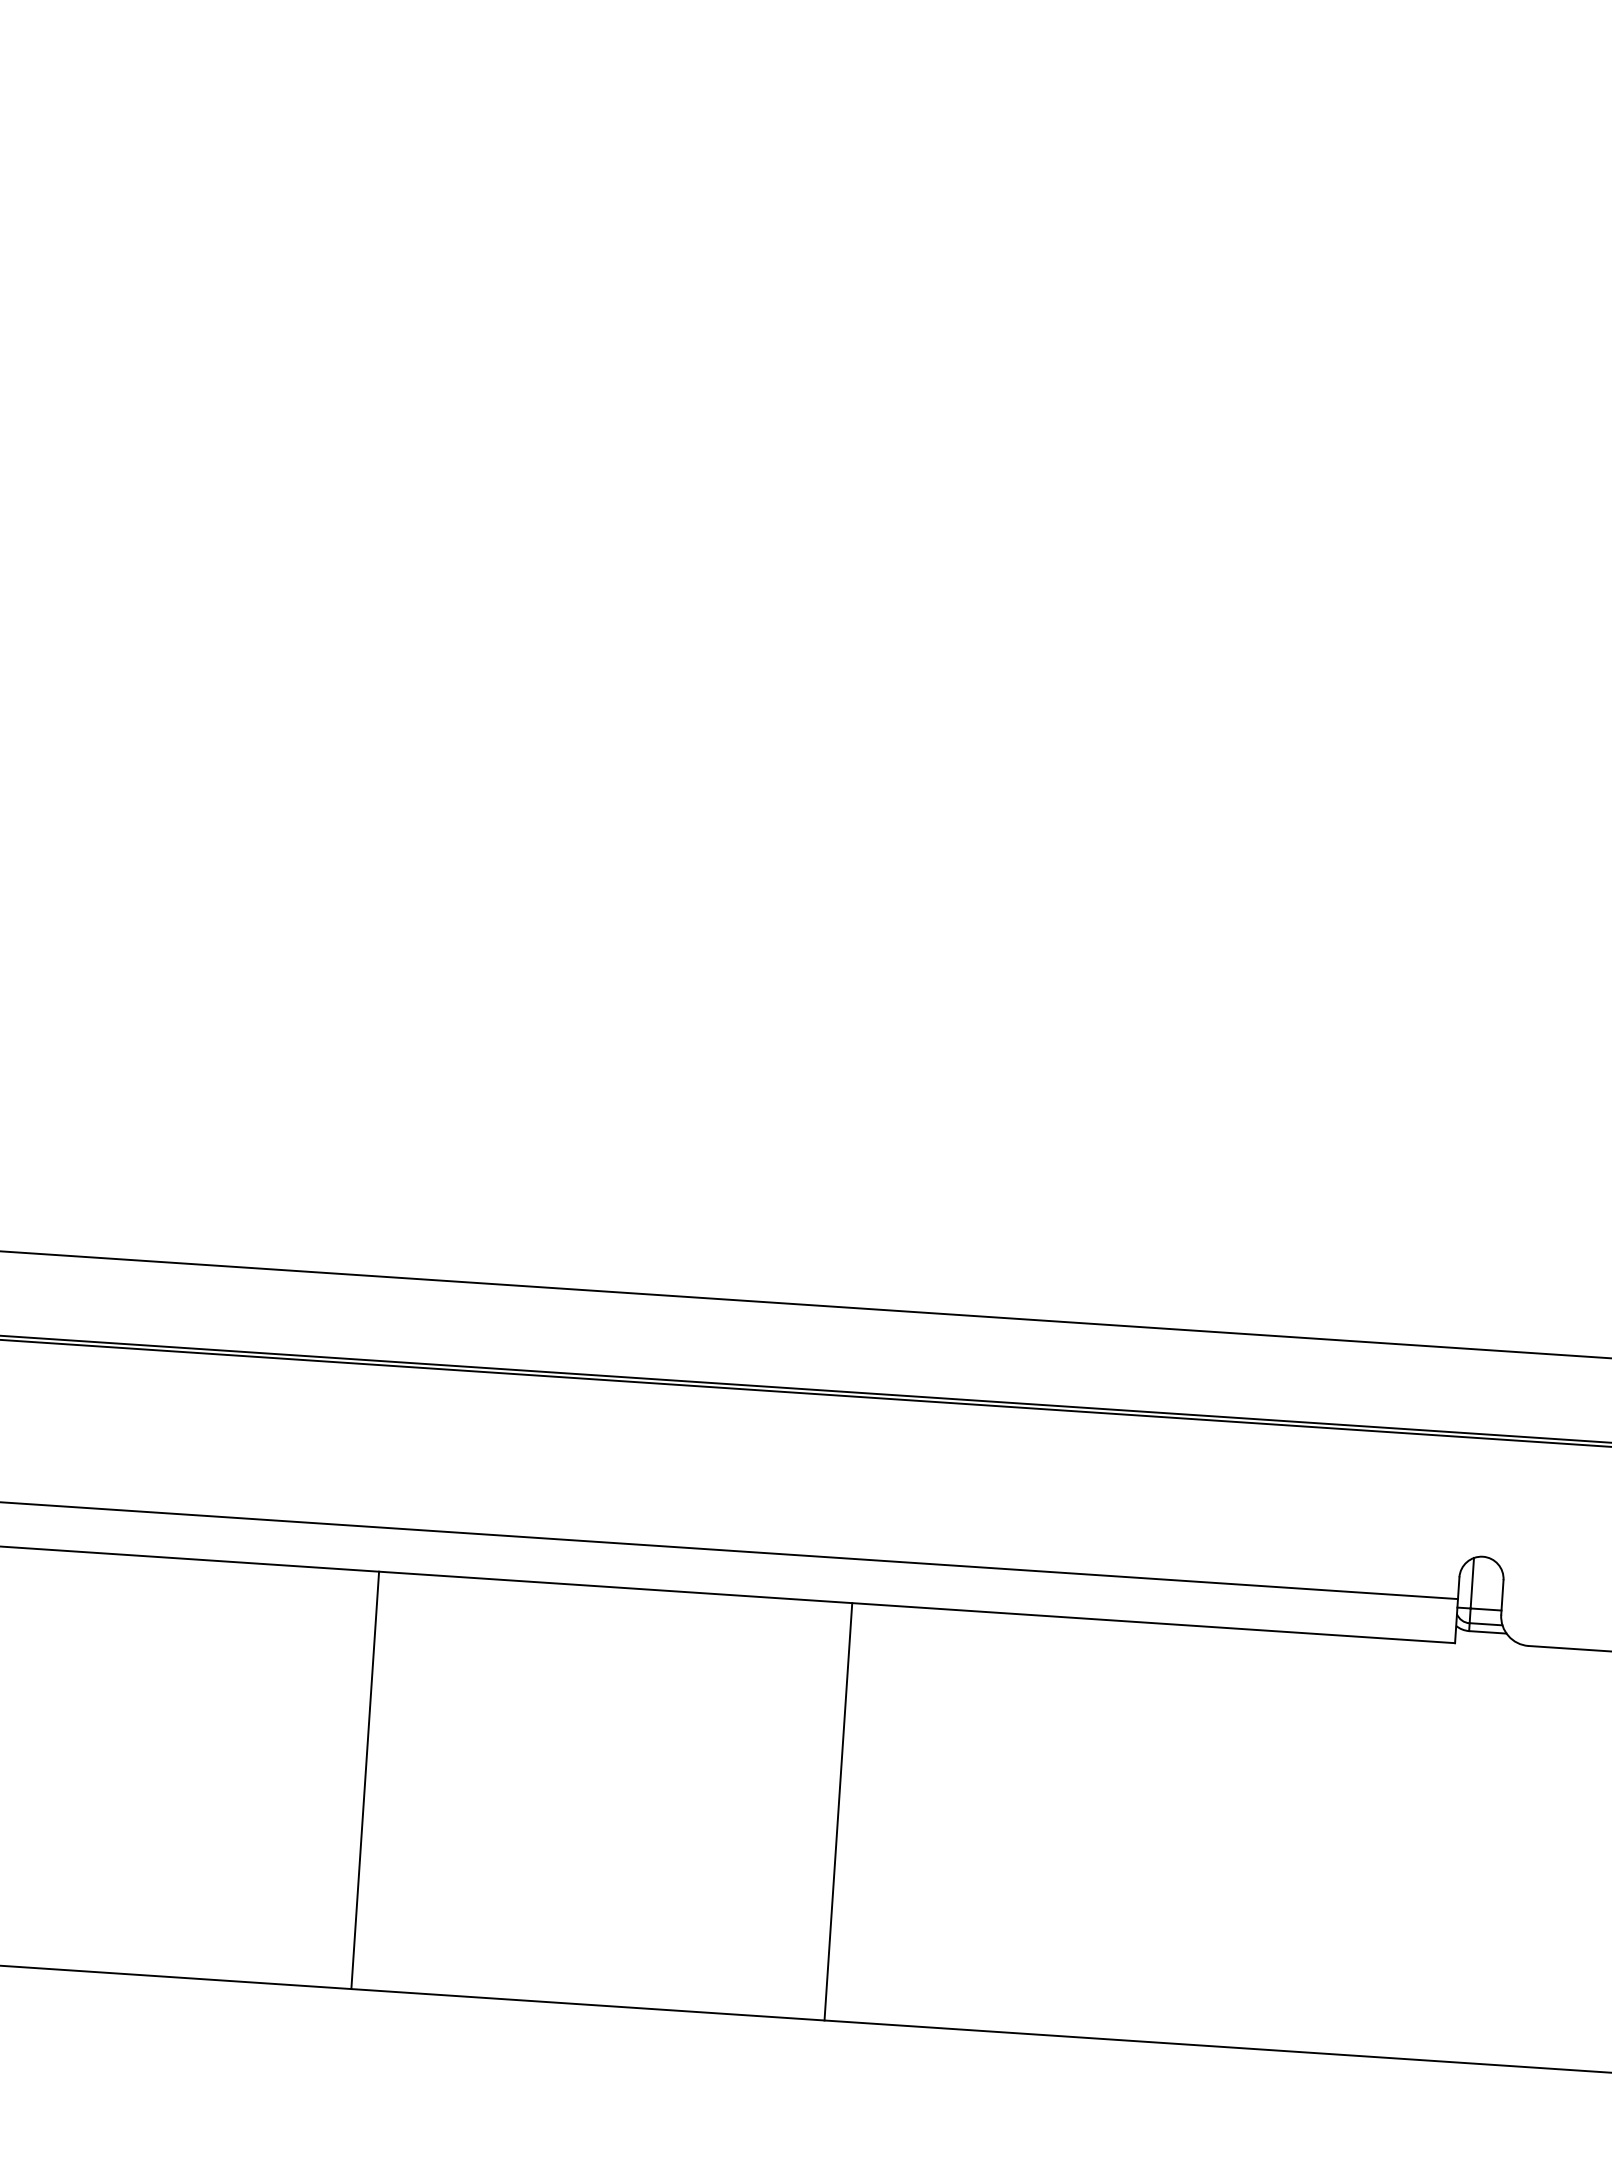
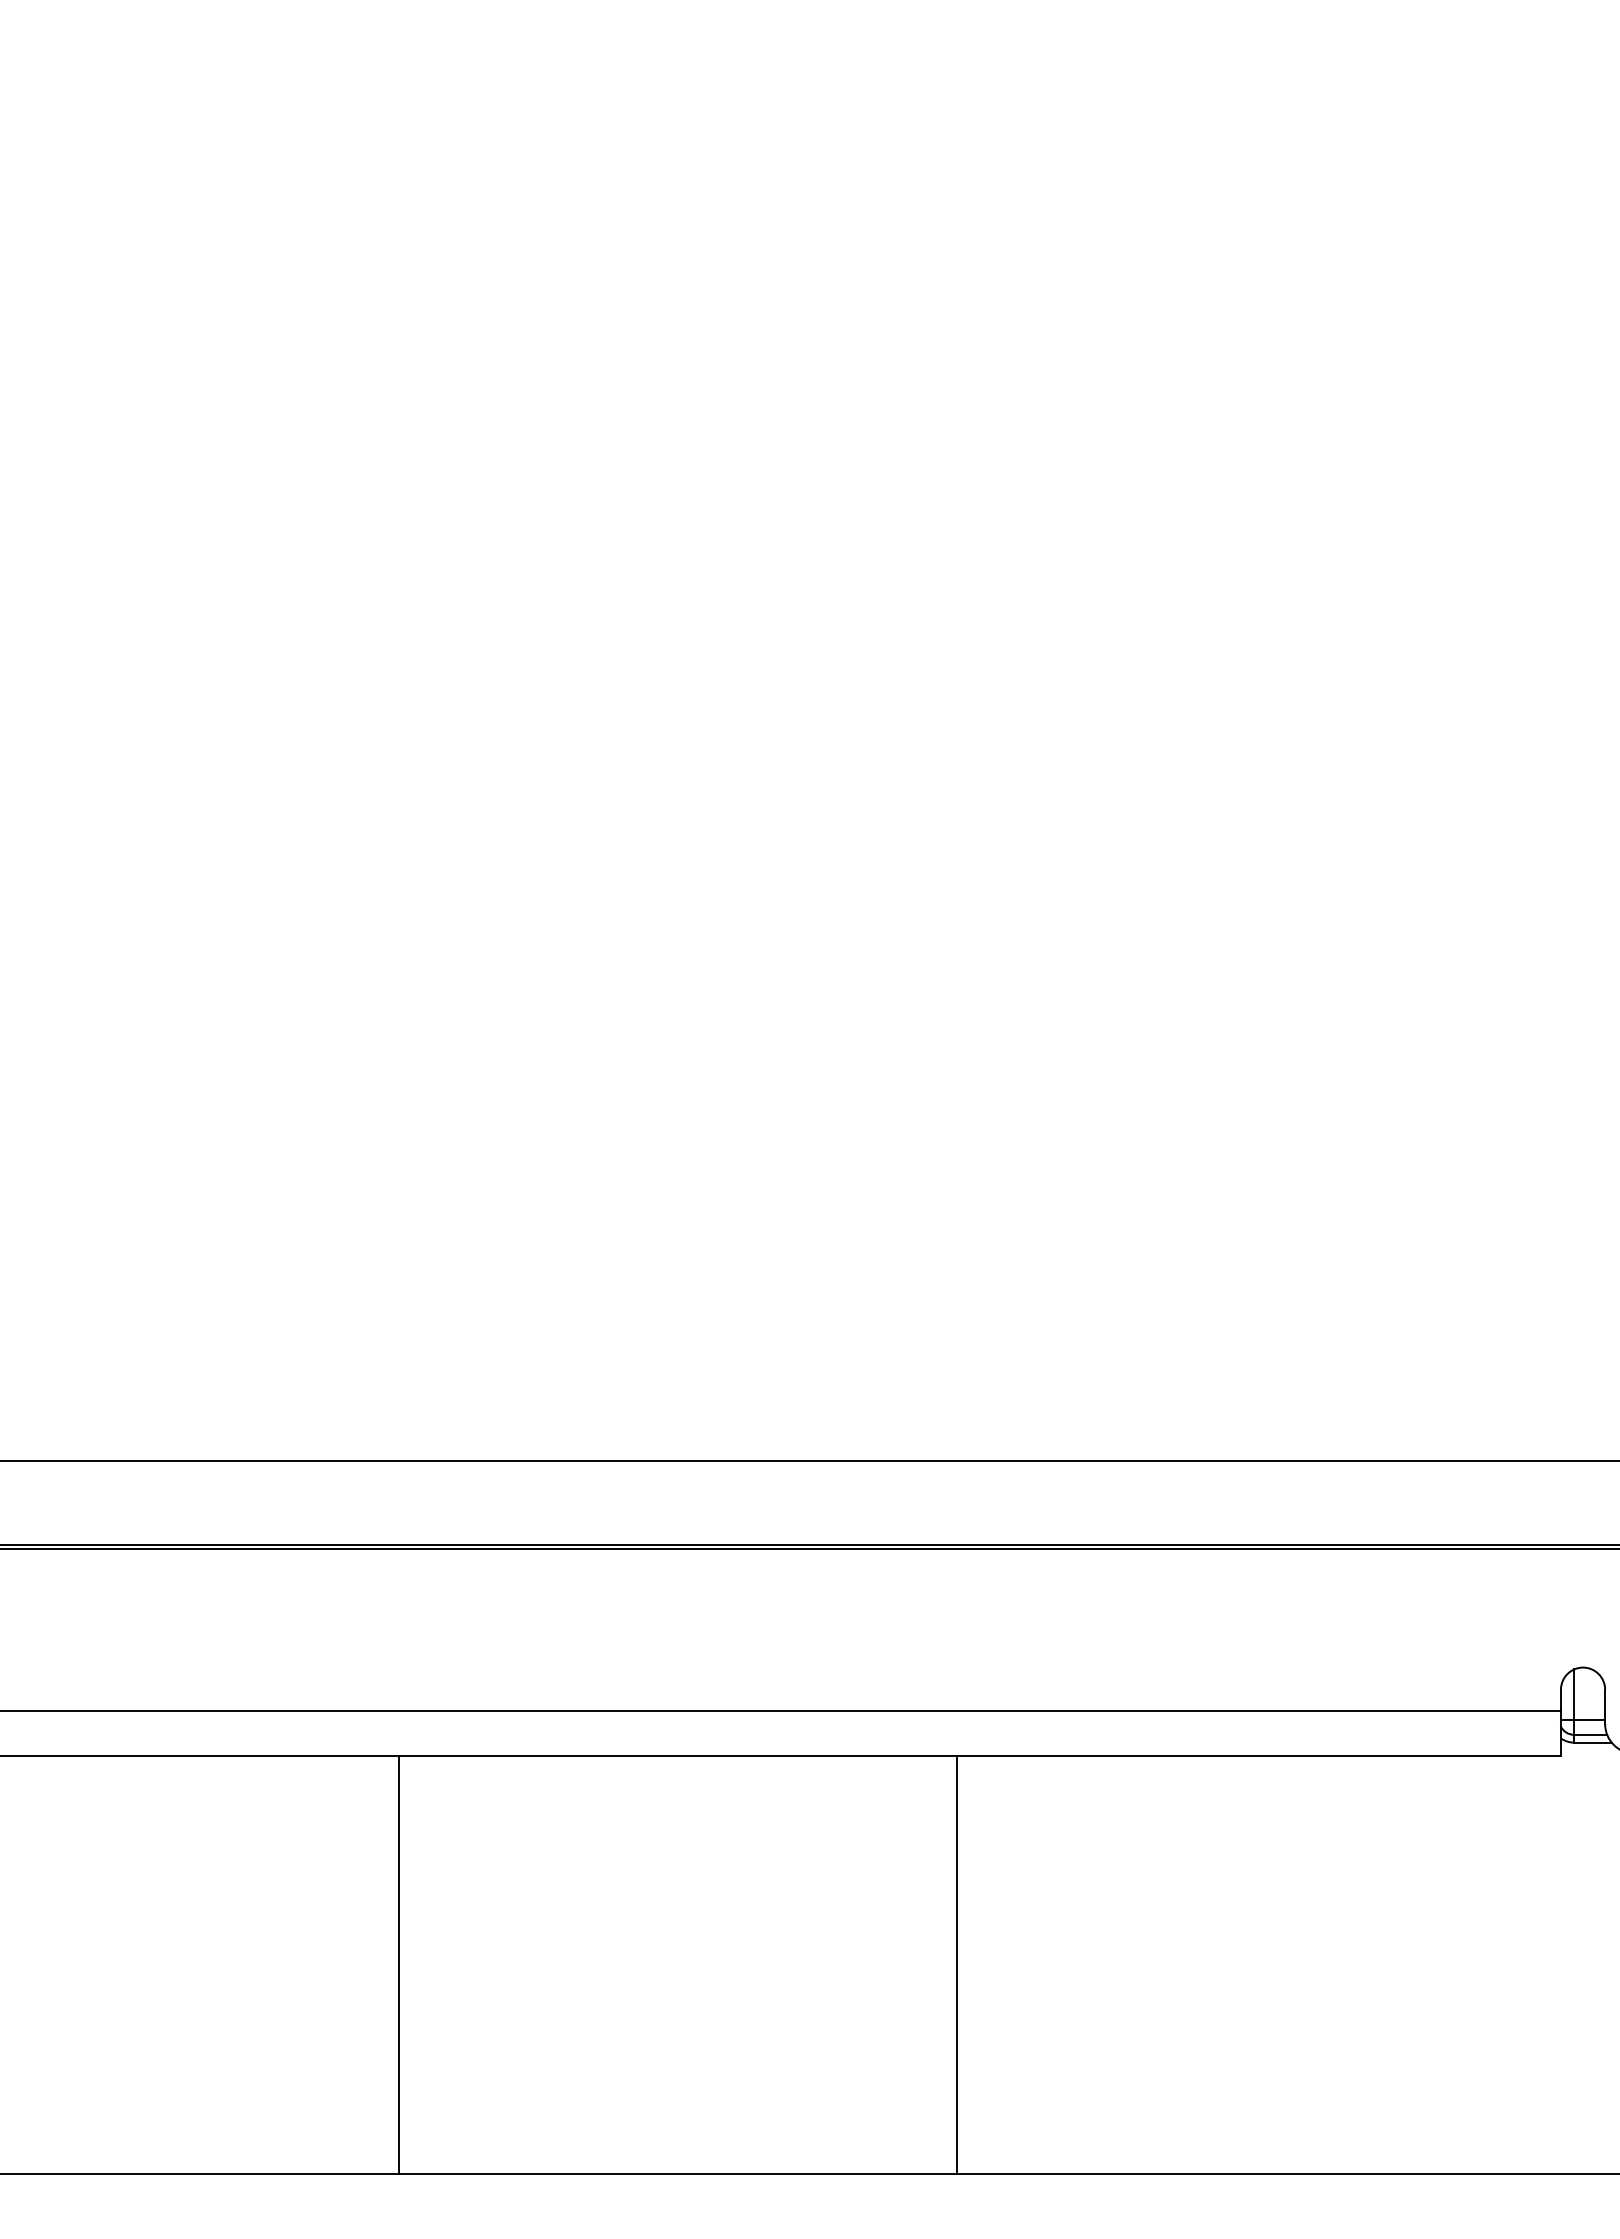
line: (365, 1780) -> (398, 1964), moved

